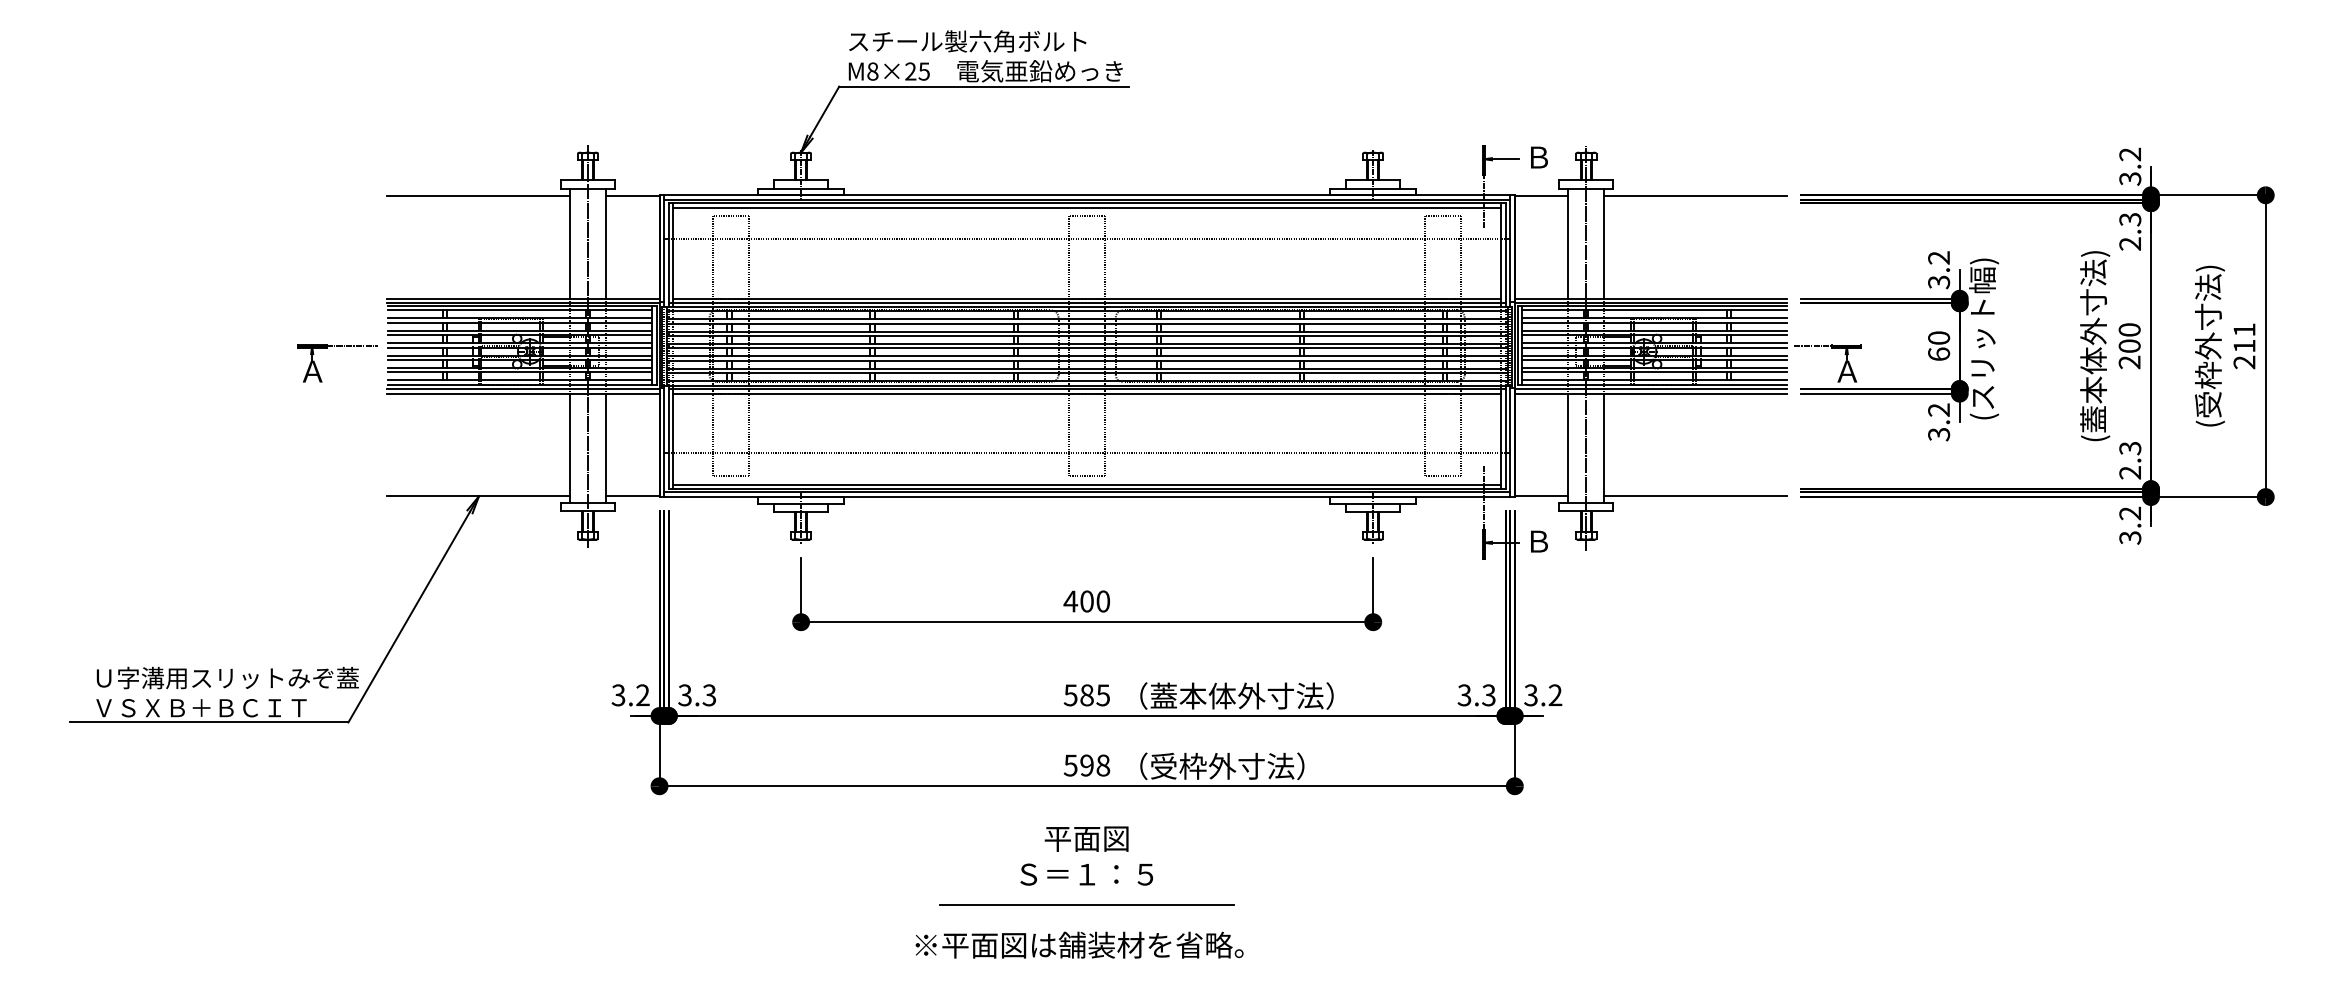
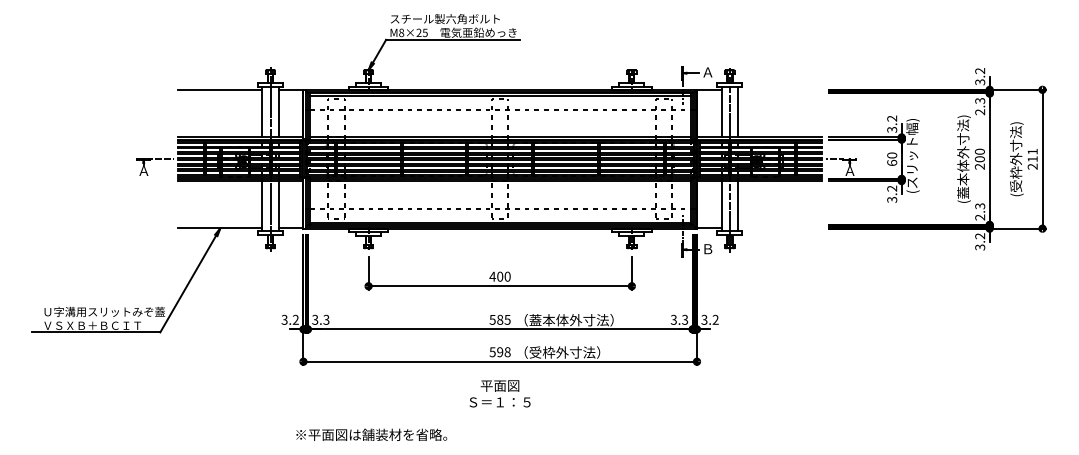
text: (1537, 157) -> (707, 72), Ｂ -> Ａ
line: (1696, 196) -> (780, 90), removed
line: (1696, 496) -> (780, 228), removed
line: (1085, 905) -> (499, 416), removed
text: (1079, 944) -> (371, 434), moved

